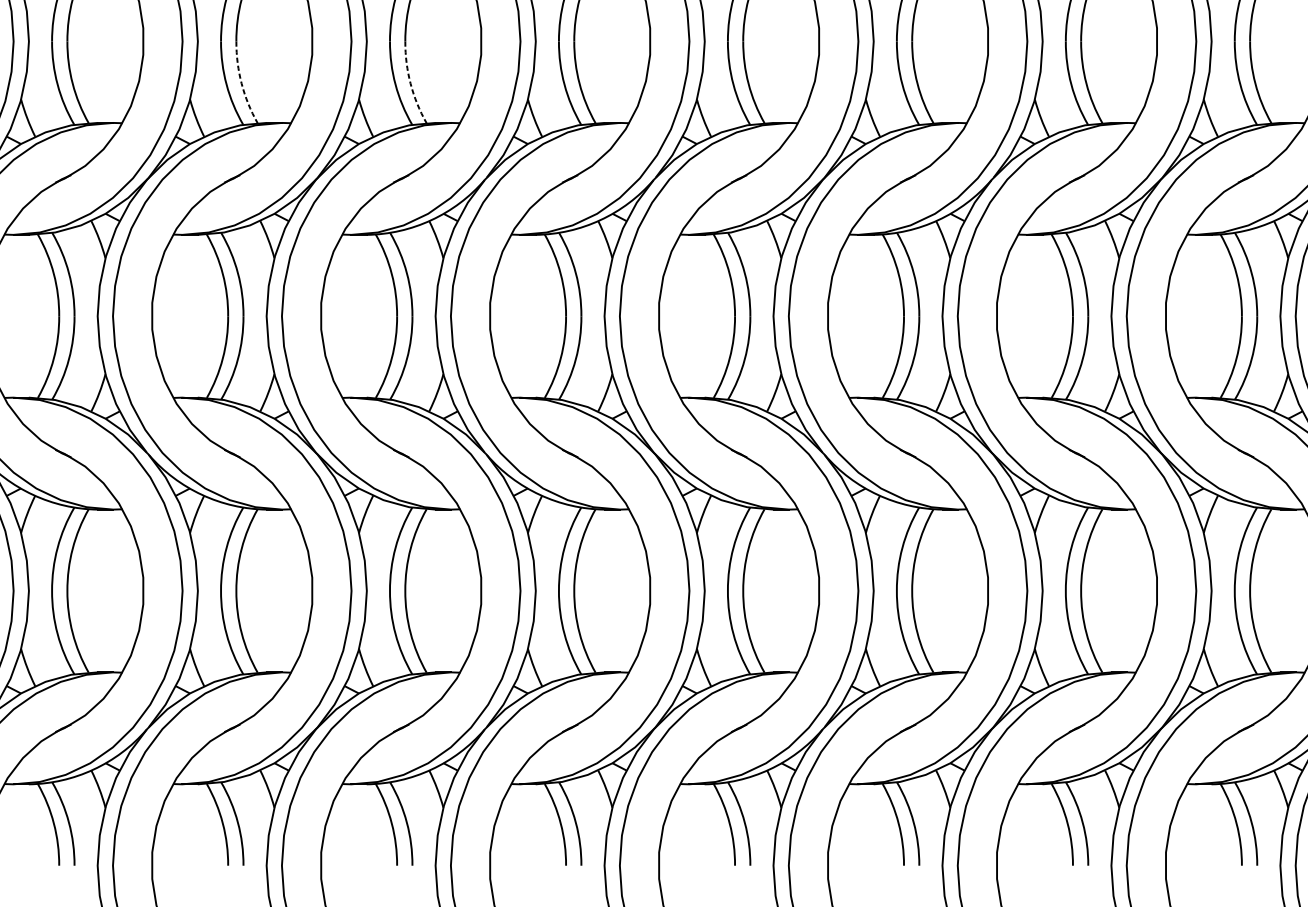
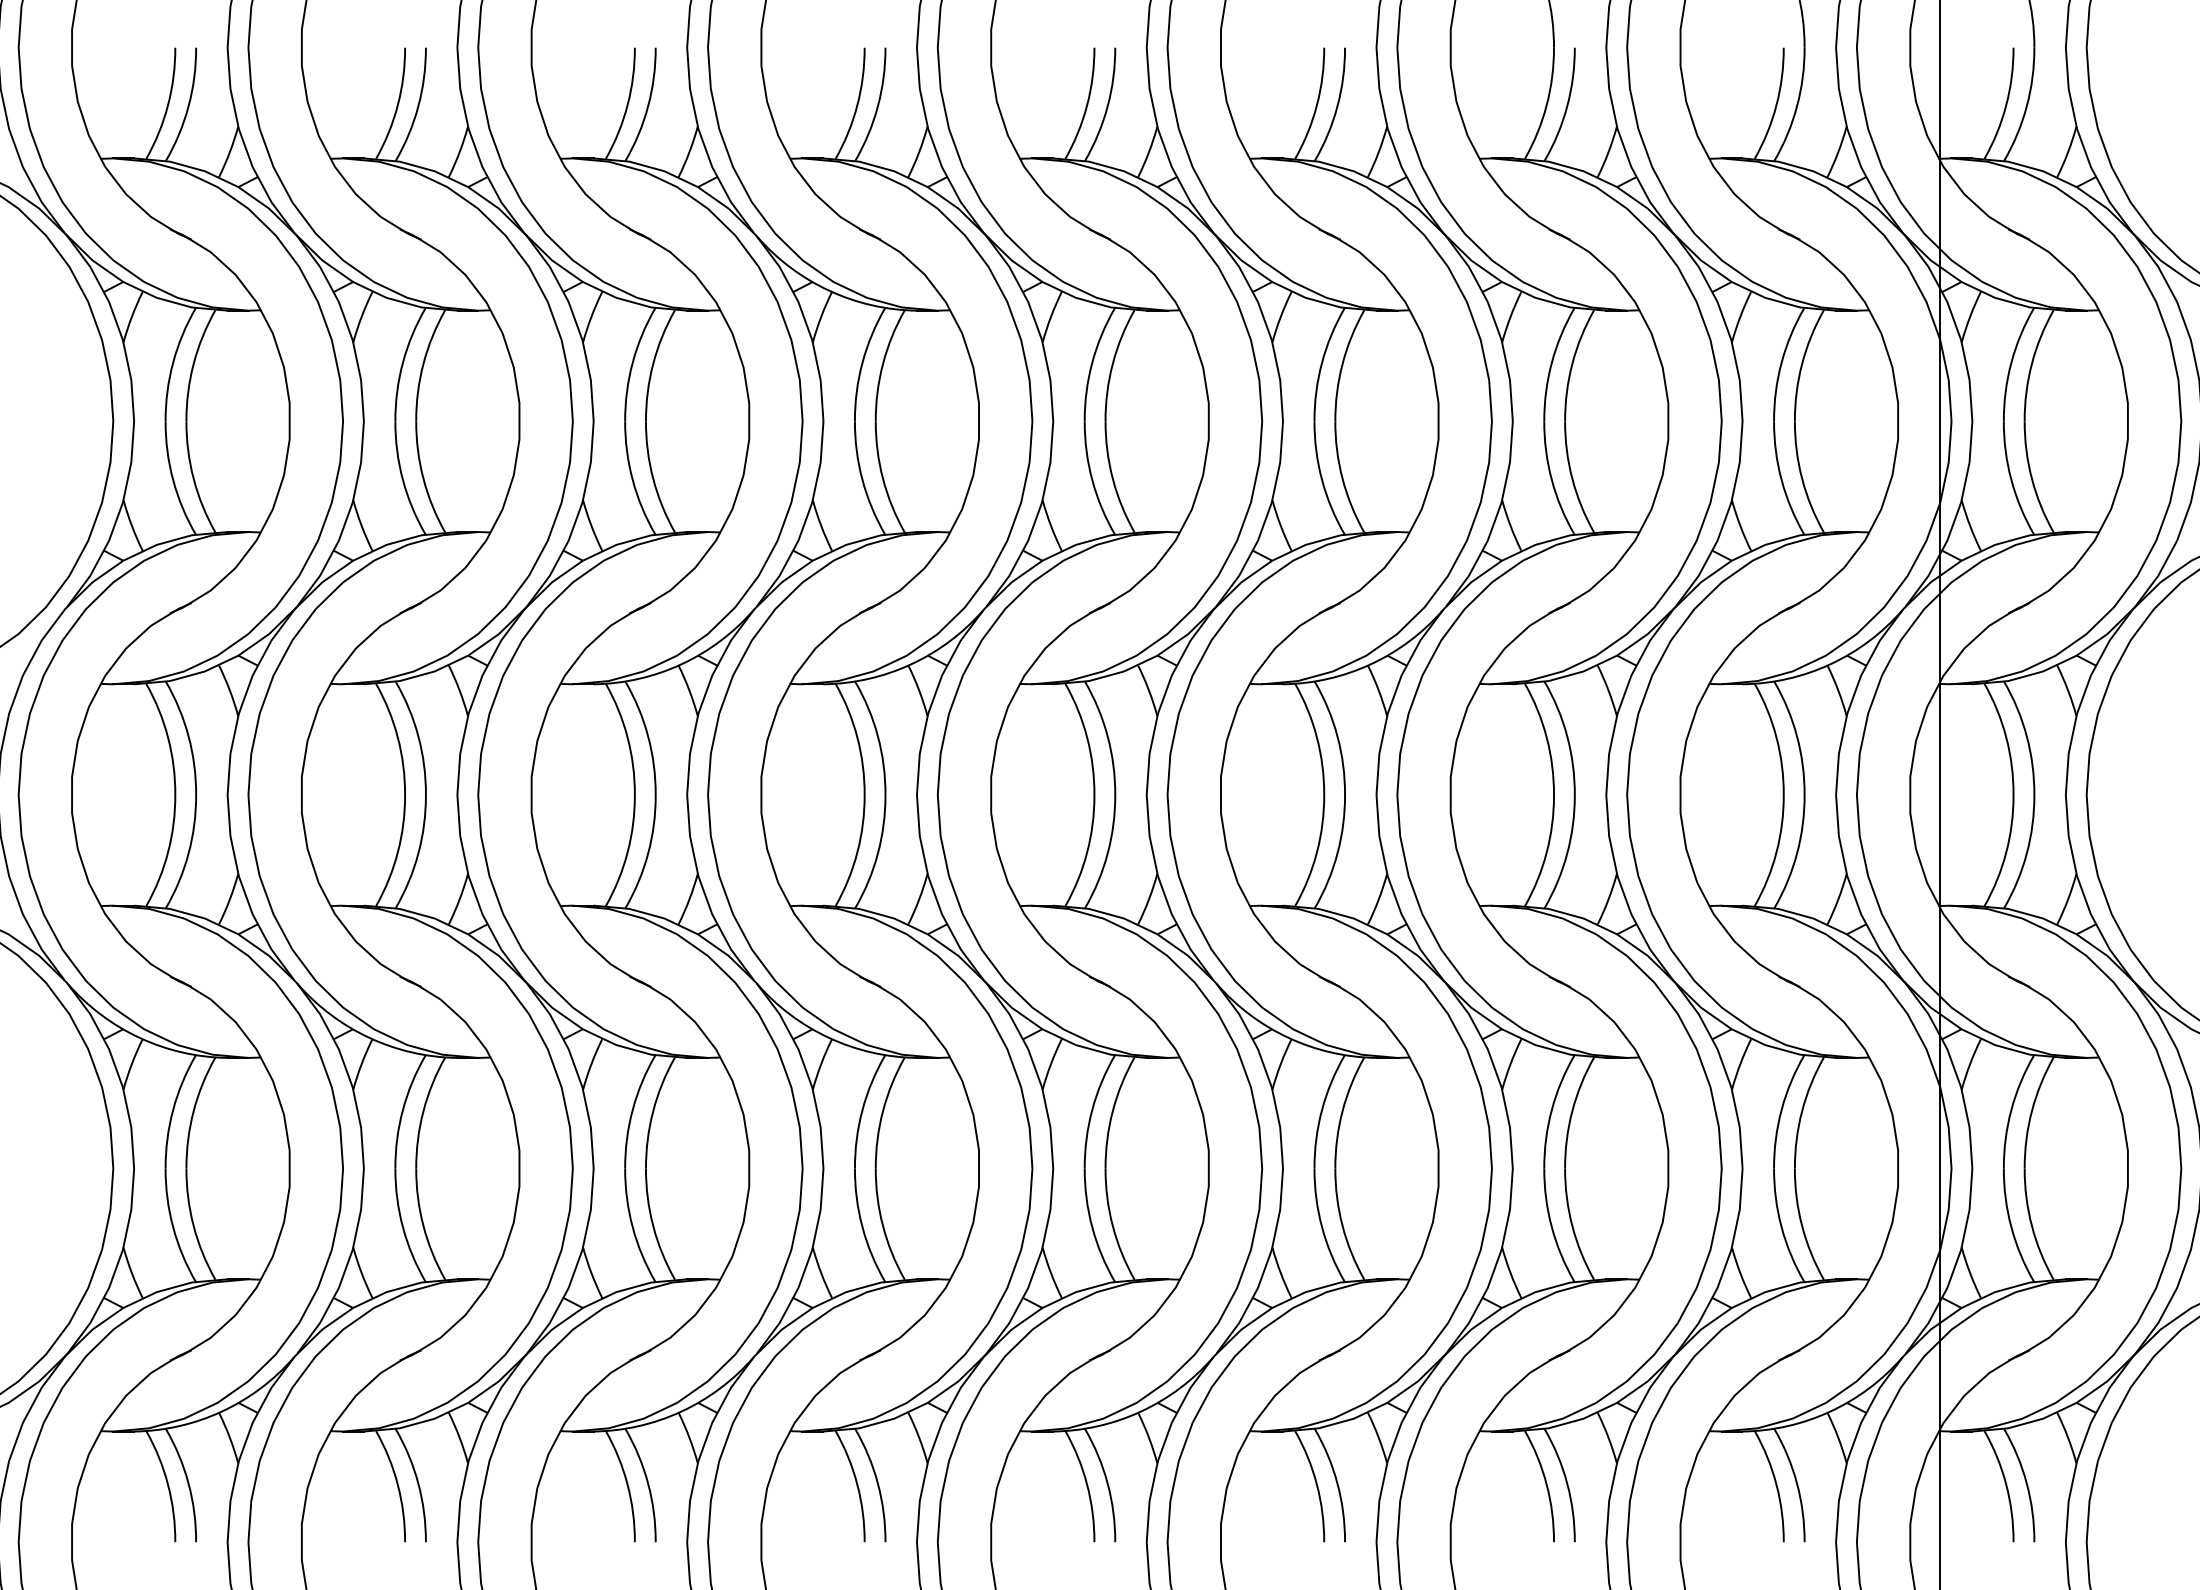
arc: (241, 83) -> (423, 478), dashed -> solid
arc: (410, 83) -> (653, 478), dashed -> solid

